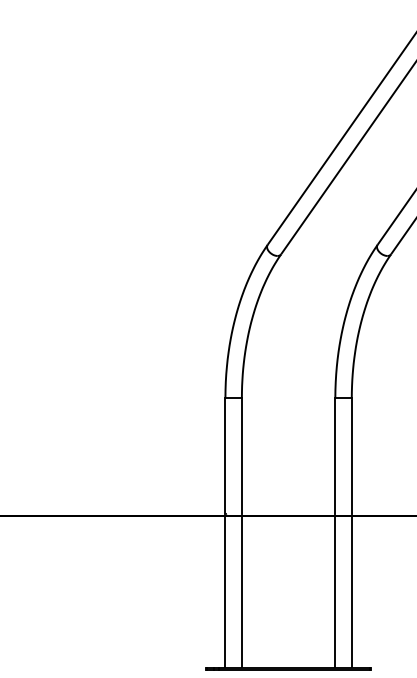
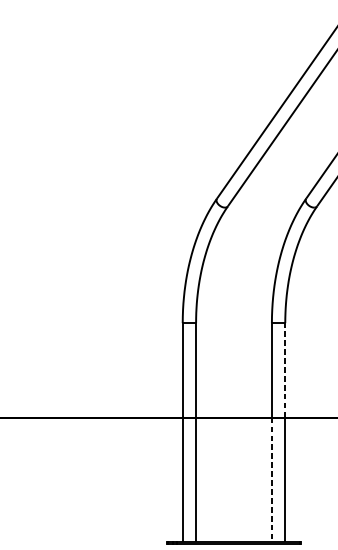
line: (351, 455) -> (285, 369), solid -> dashed
line: (335, 591) -> (272, 479), solid -> dashed

